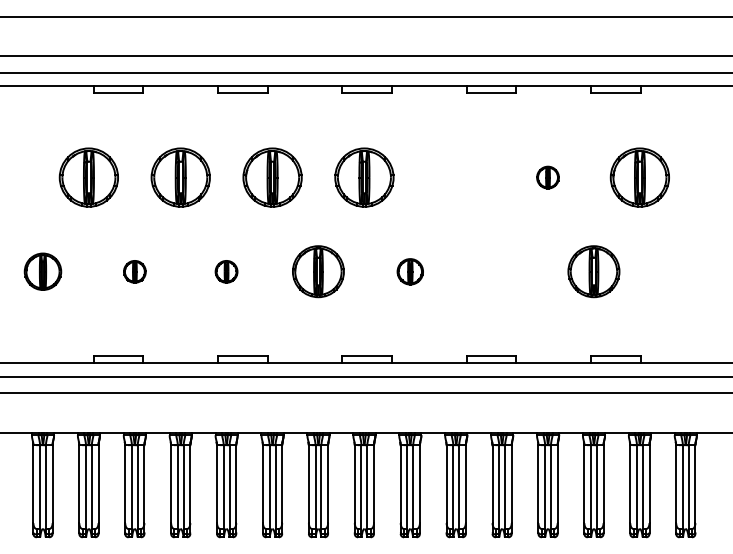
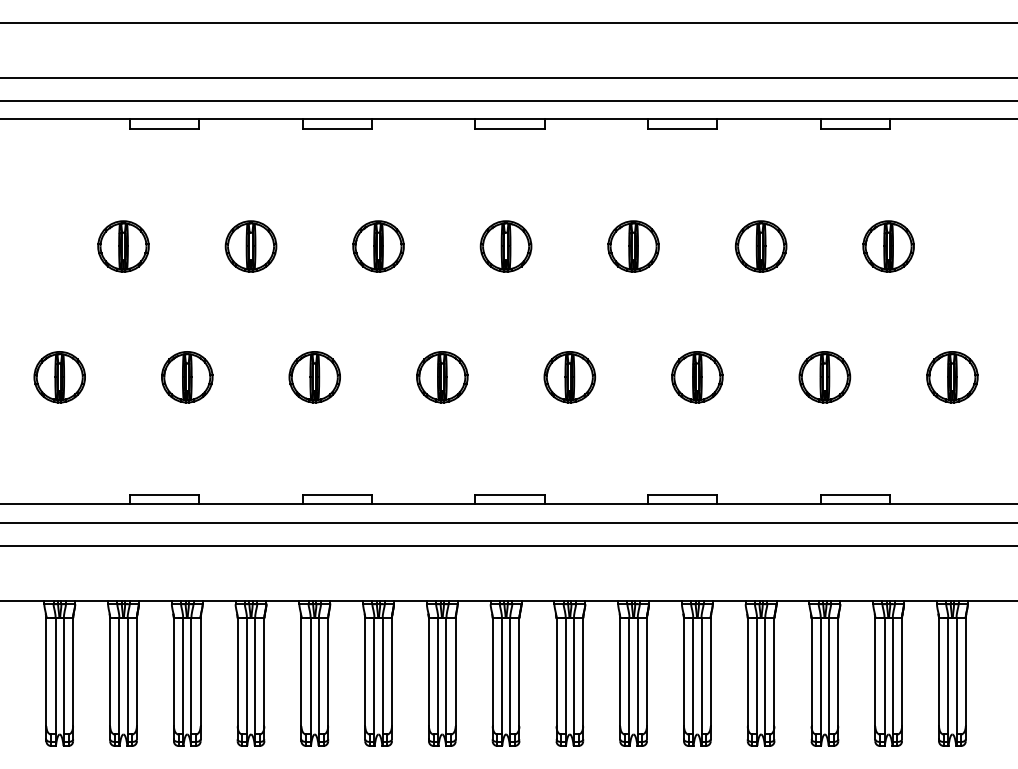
part: (88, 177) -> (123, 246), size x0.62
part: (180, 177) -> (250, 246), size x0.62
part: (272, 177) -> (378, 246), size x0.62
part: (363, 177) -> (505, 246), size x0.62
part: (456, 177) -> (633, 246), added
part: (547, 177) -> (760, 246), size x1.67
part: (639, 177) -> (888, 246), size x0.62
part: (134, 271) -> (187, 377), size x1.67
part: (226, 271) -> (314, 377), size x1.67
part: (318, 271) -> (442, 377), size x0.71
part: (410, 271) -> (569, 377), size x1.43
part: (502, 271) -> (697, 377), added
part: (593, 271) -> (824, 377), size x0.71
part: (685, 271) -> (952, 377), added

